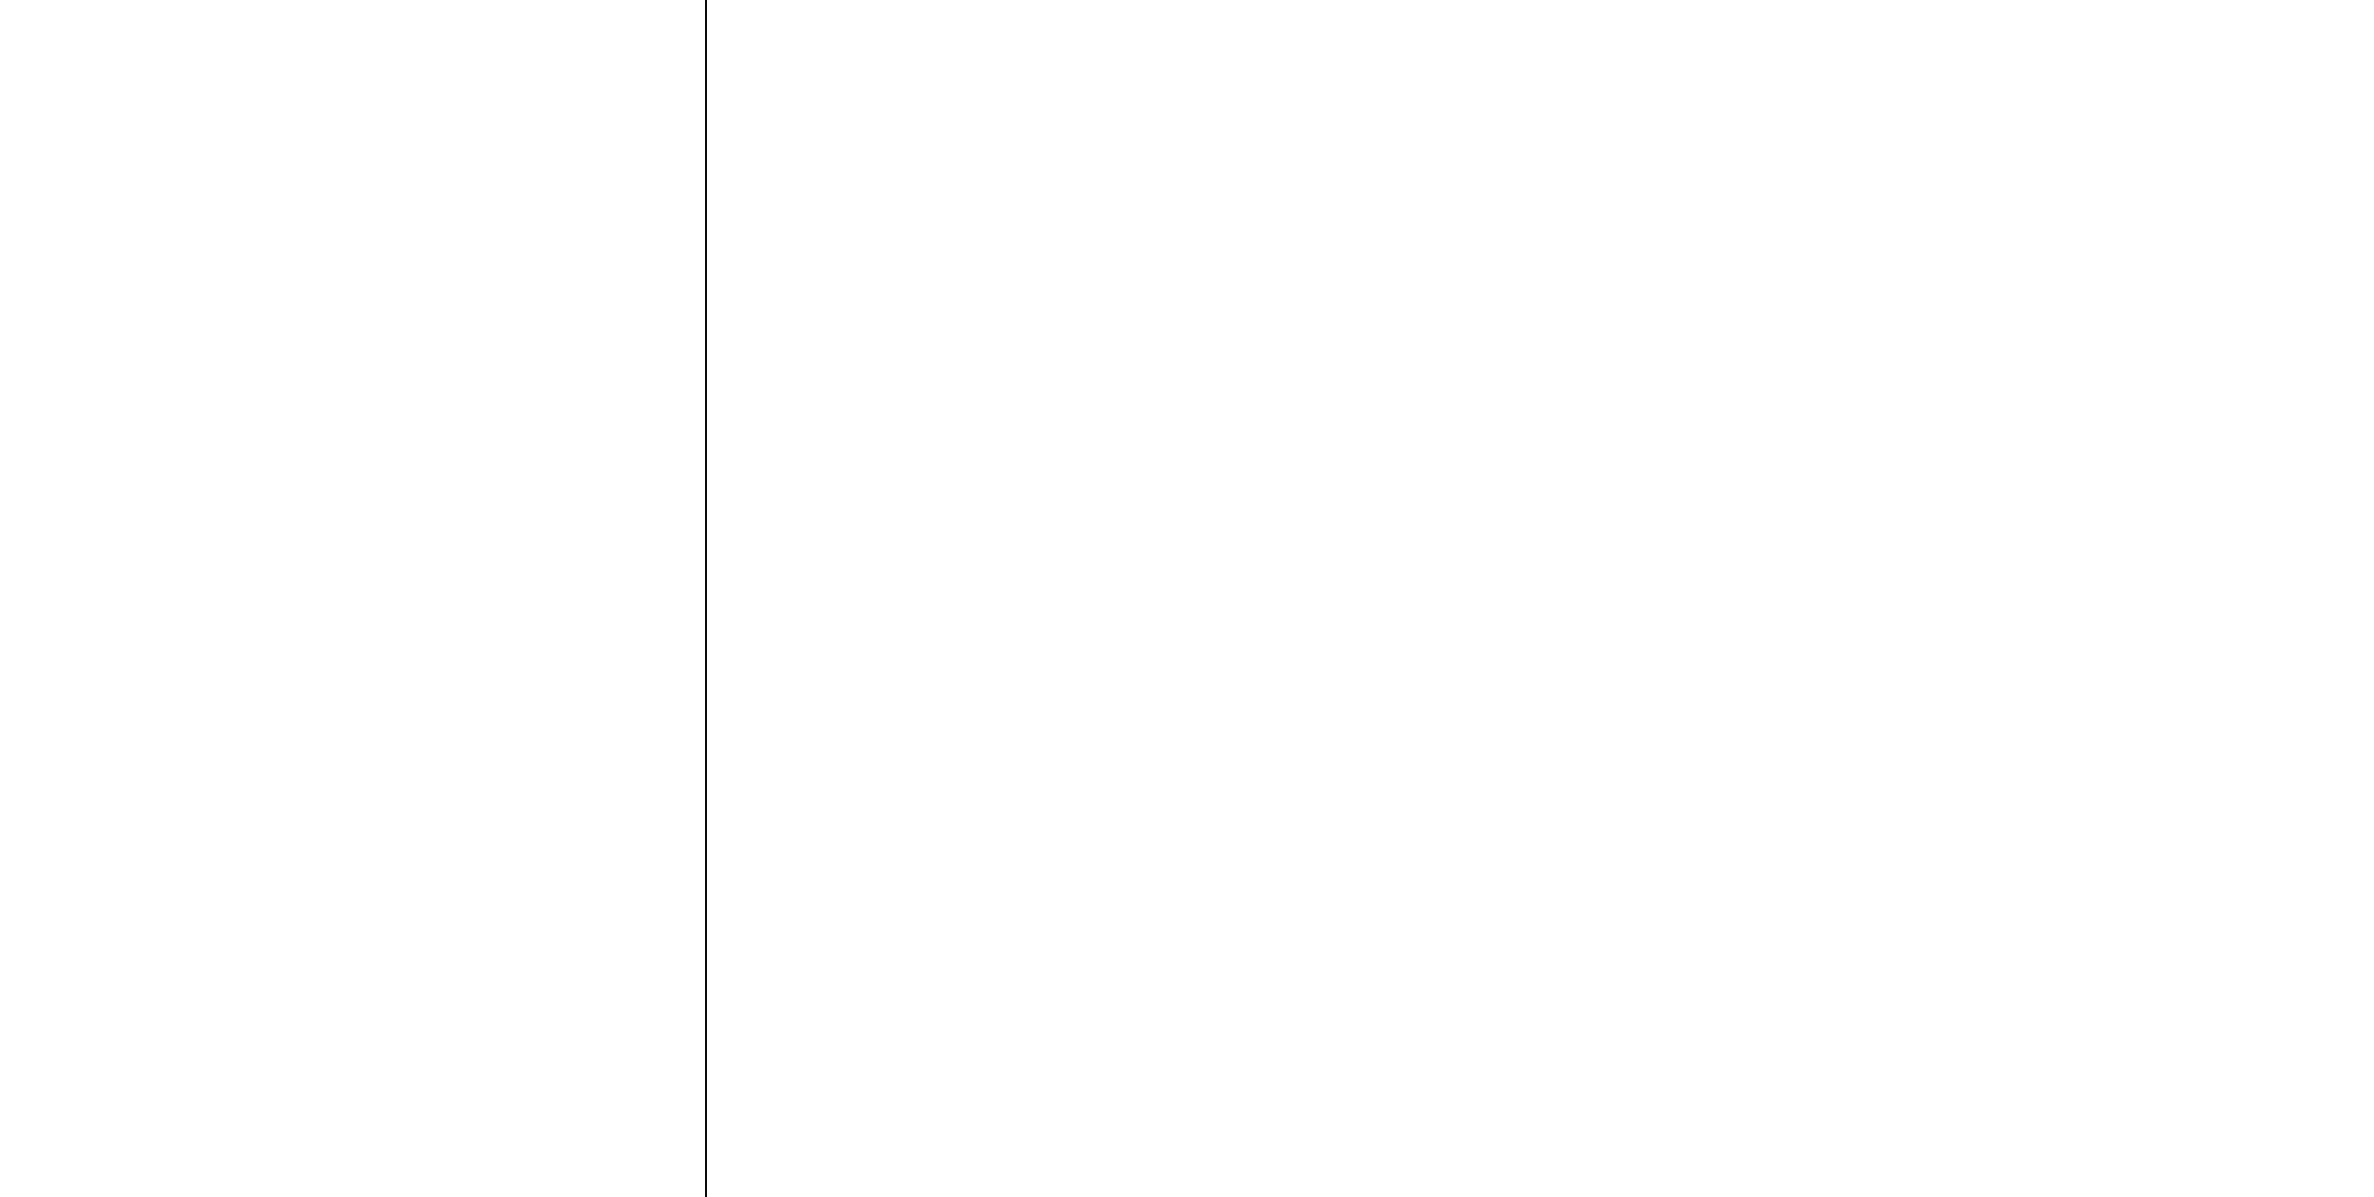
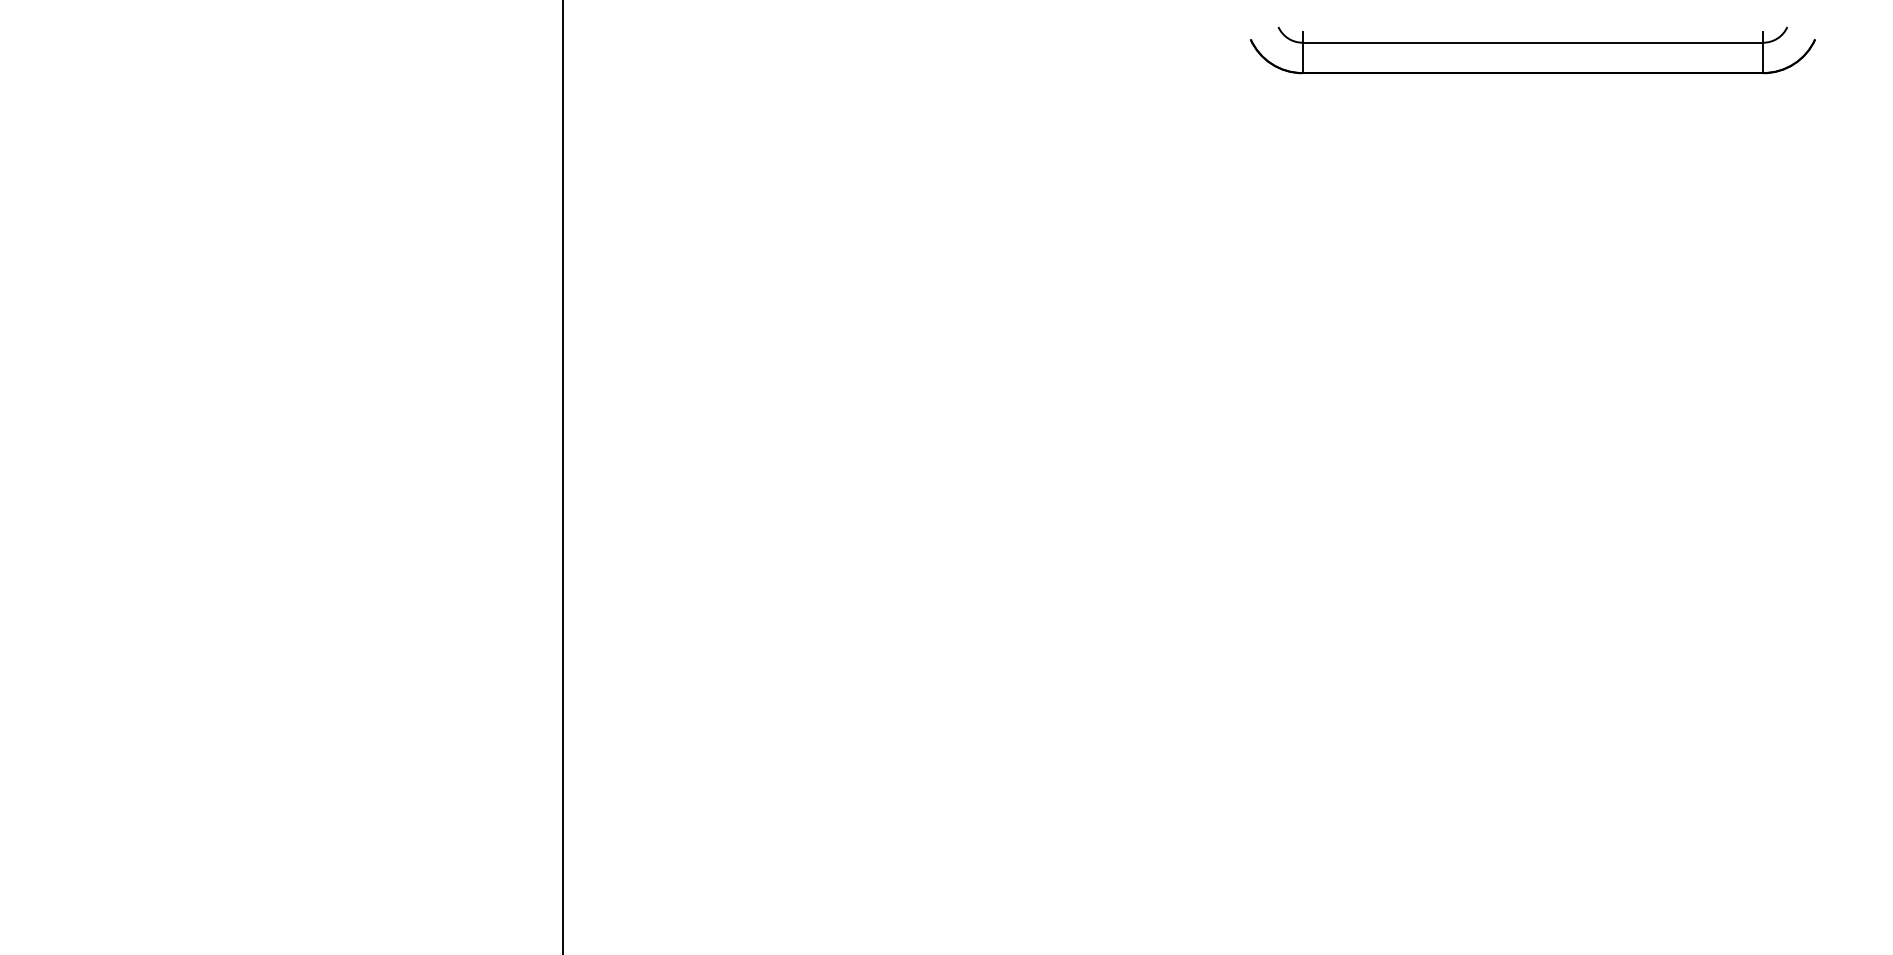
part: (1921, 62) -> (1532, 50), added

